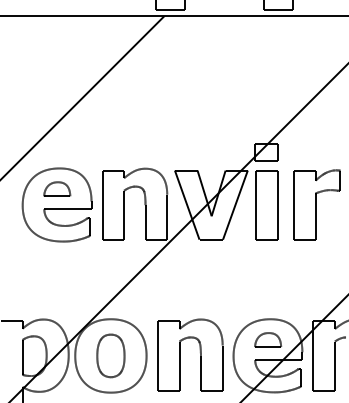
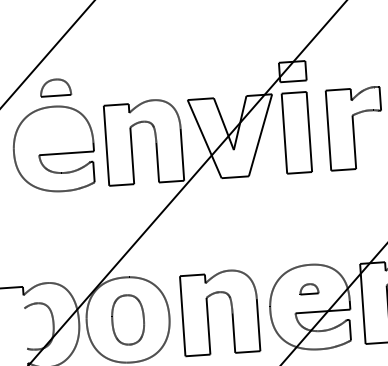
part: (57, 188) -> (55, 86), moved
part: (268, 339) -> (309, 288), size x0.6
line: (22, 357) -> (25, 328), removed

